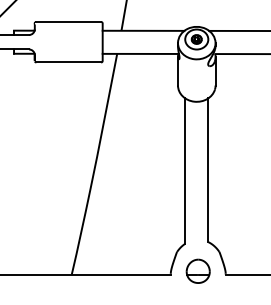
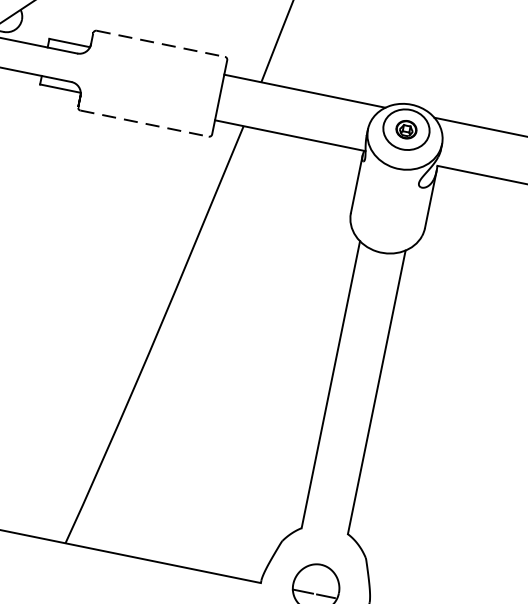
line: (69, 22) -> (162, 45), solid -> dashed
line: (69, 62) -> (146, 123), solid -> dashed

